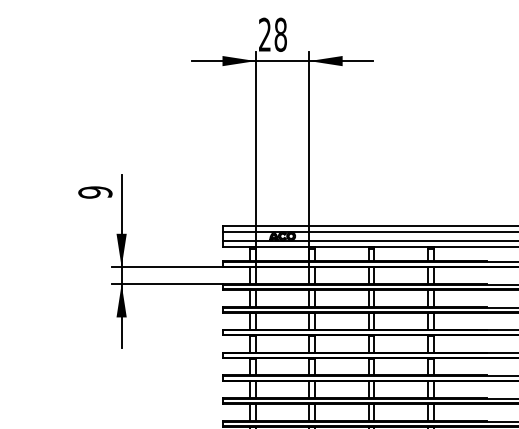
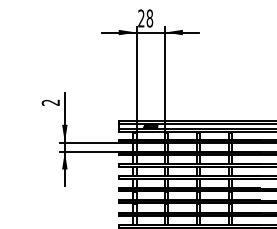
text: (94, 192) -> (50, 102), 9 -> 2

